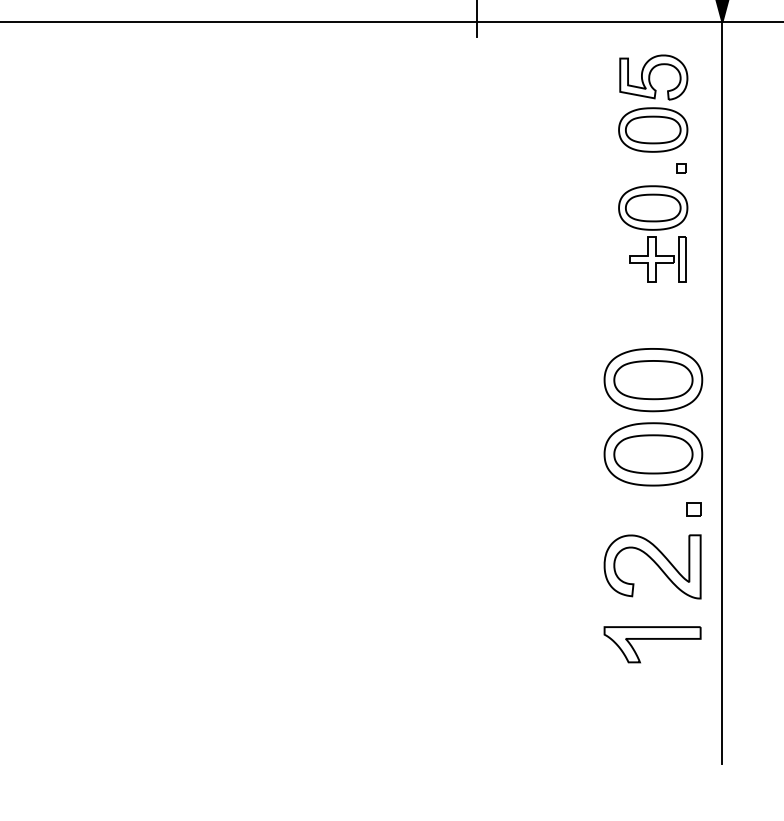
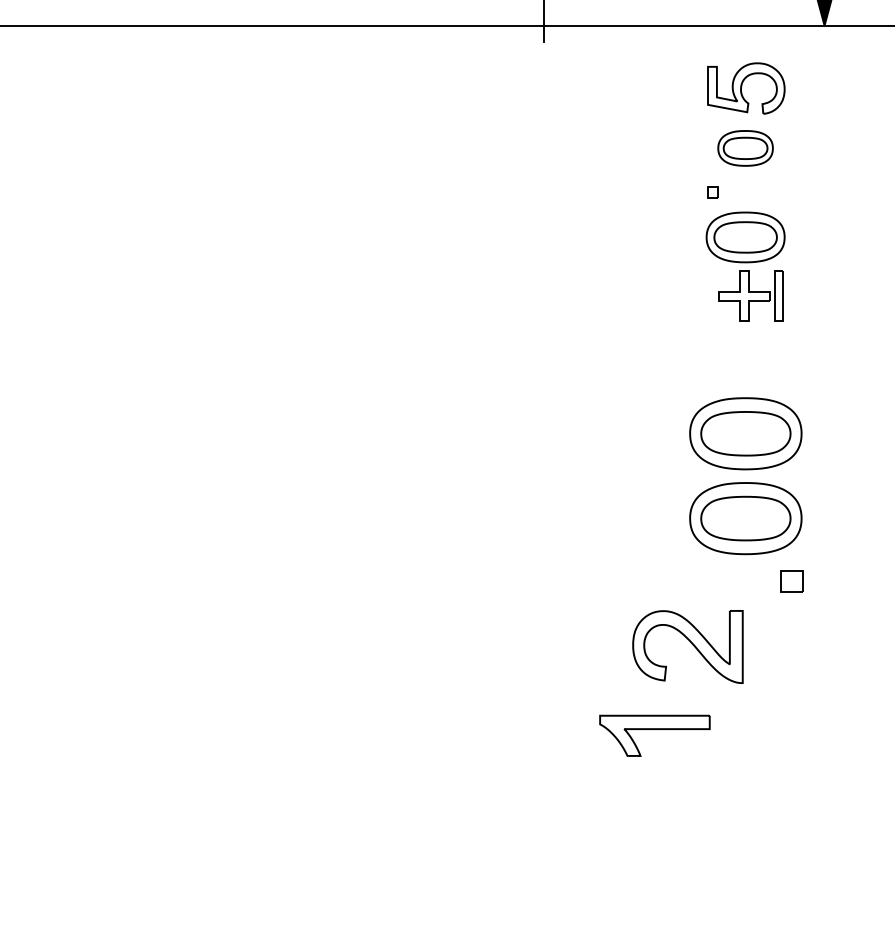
part: (653, 130) -> (745, 148), size x0.7
part: (681, 168) -> (712, 192), moved
line: (722, 392) -> (824, 448), removed
part: (693, 509) -> (791, 581), size x1.4
part: (652, 566) -> (687, 646), moved
part: (652, 644) -> (654, 735), moved

